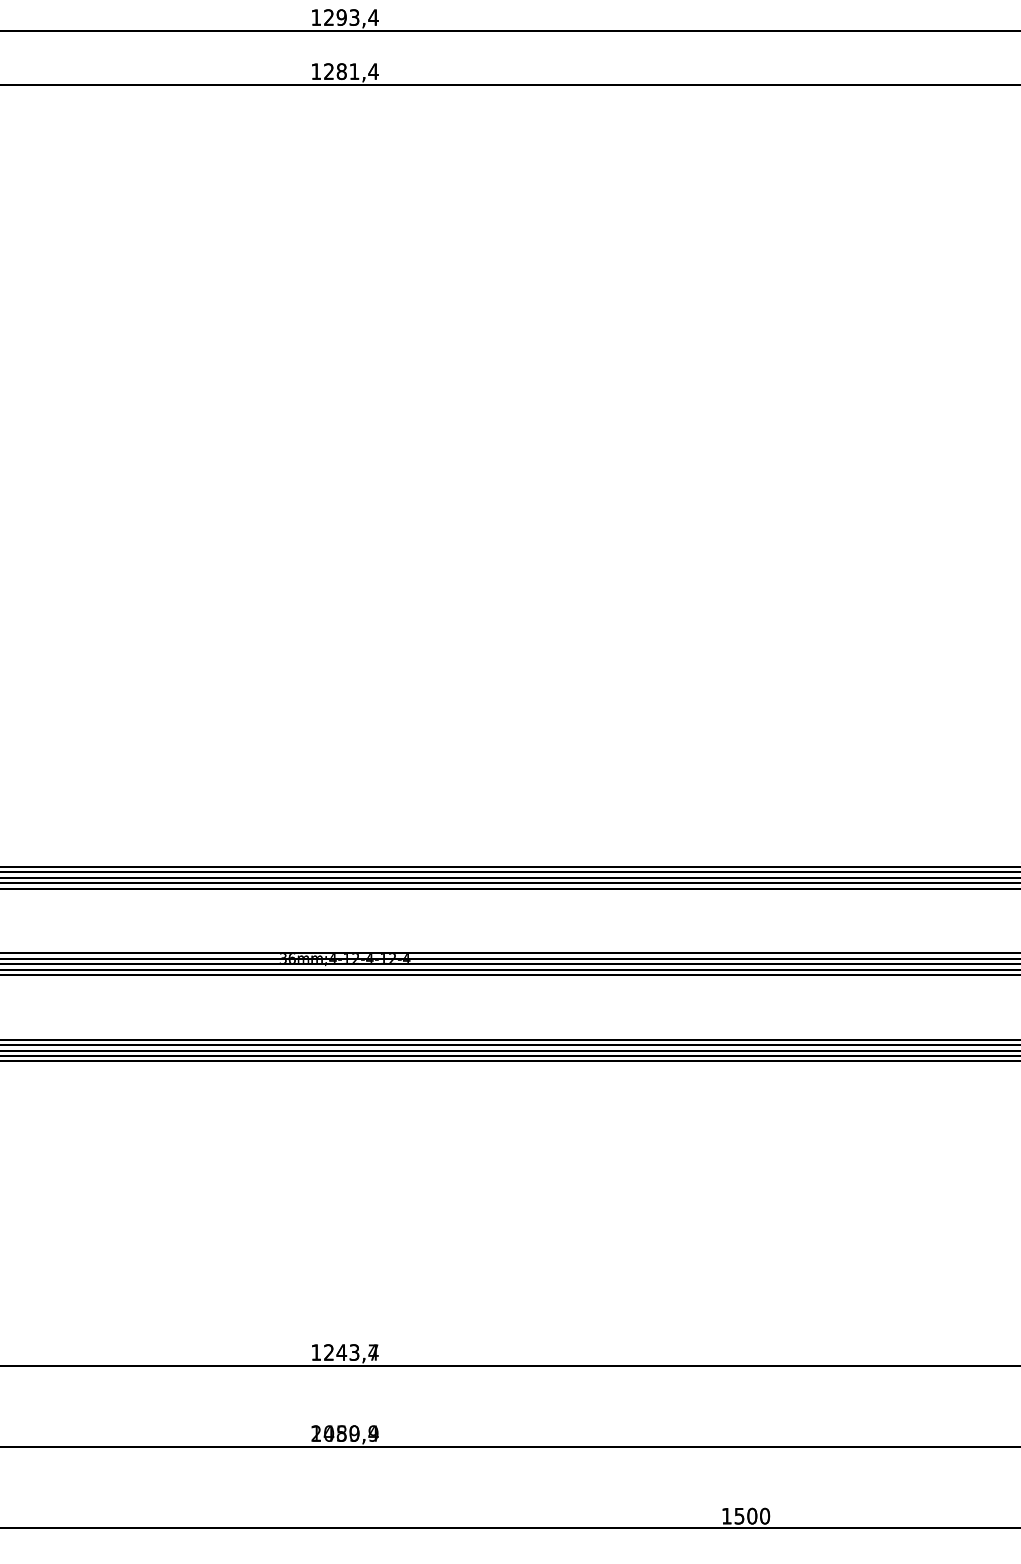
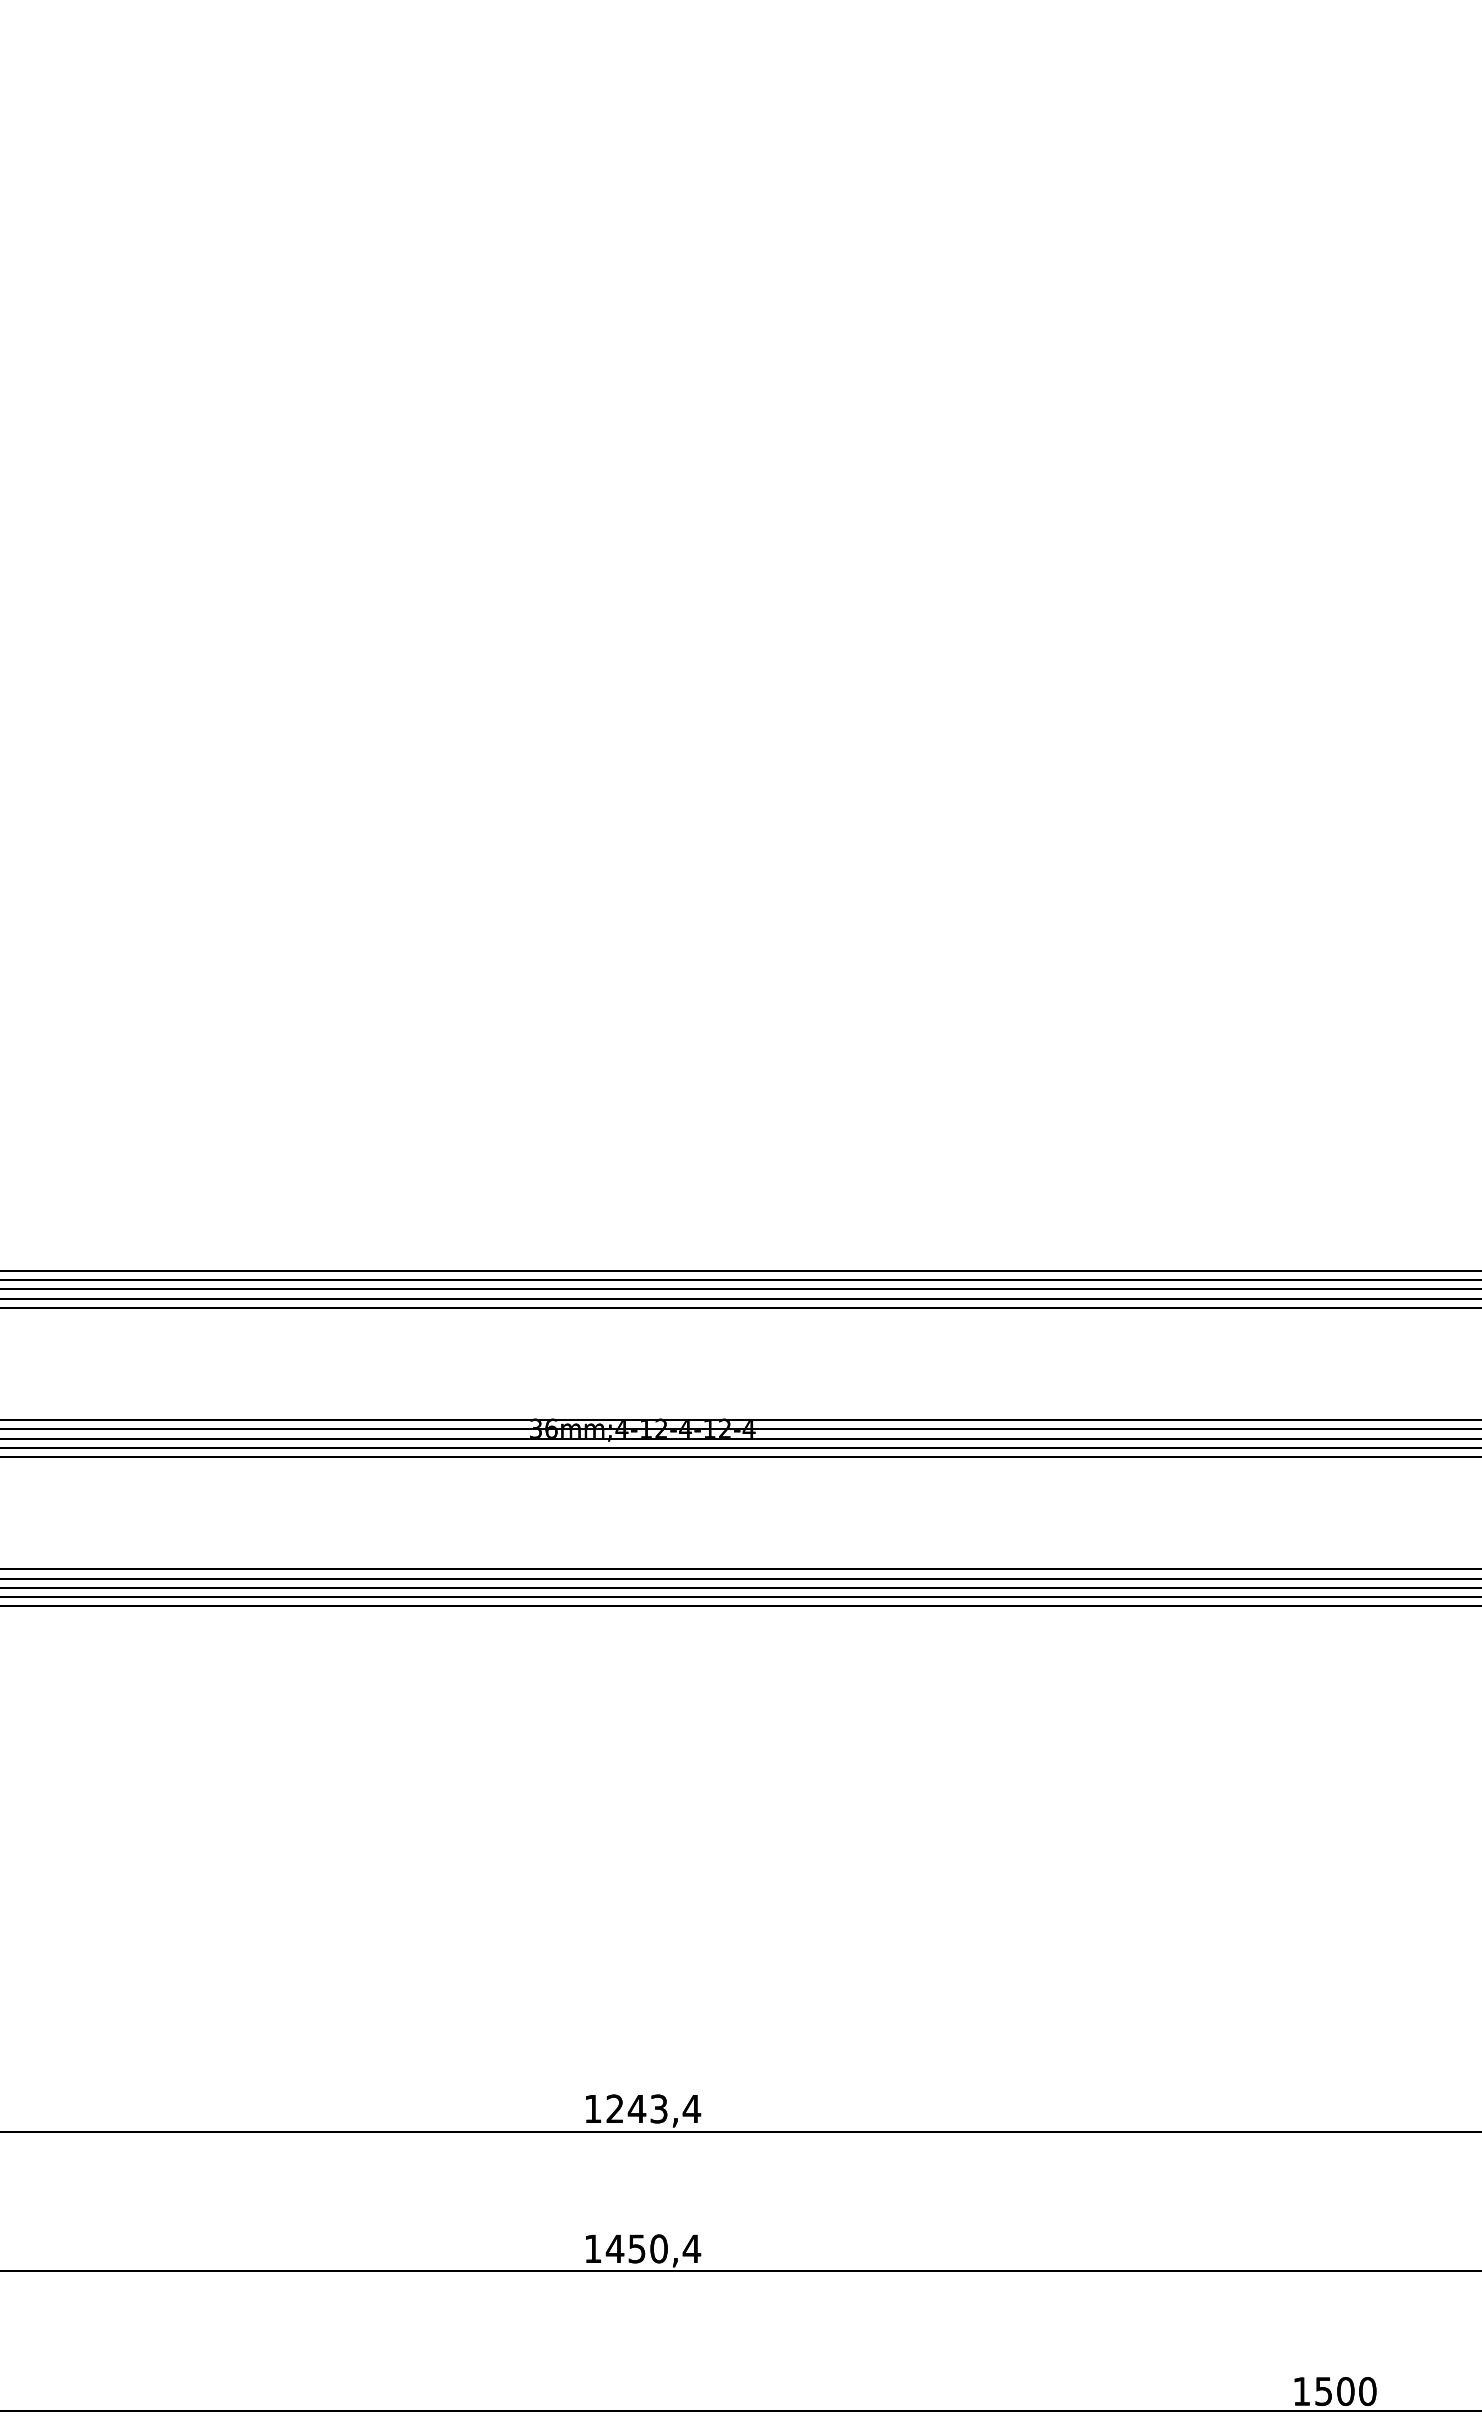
text: (373, 1352) -> (691, 2108), 1243,7 -> 1243,4
text: (344, 1433) -> (641, 2248), 2089,9 -> 1450,4

